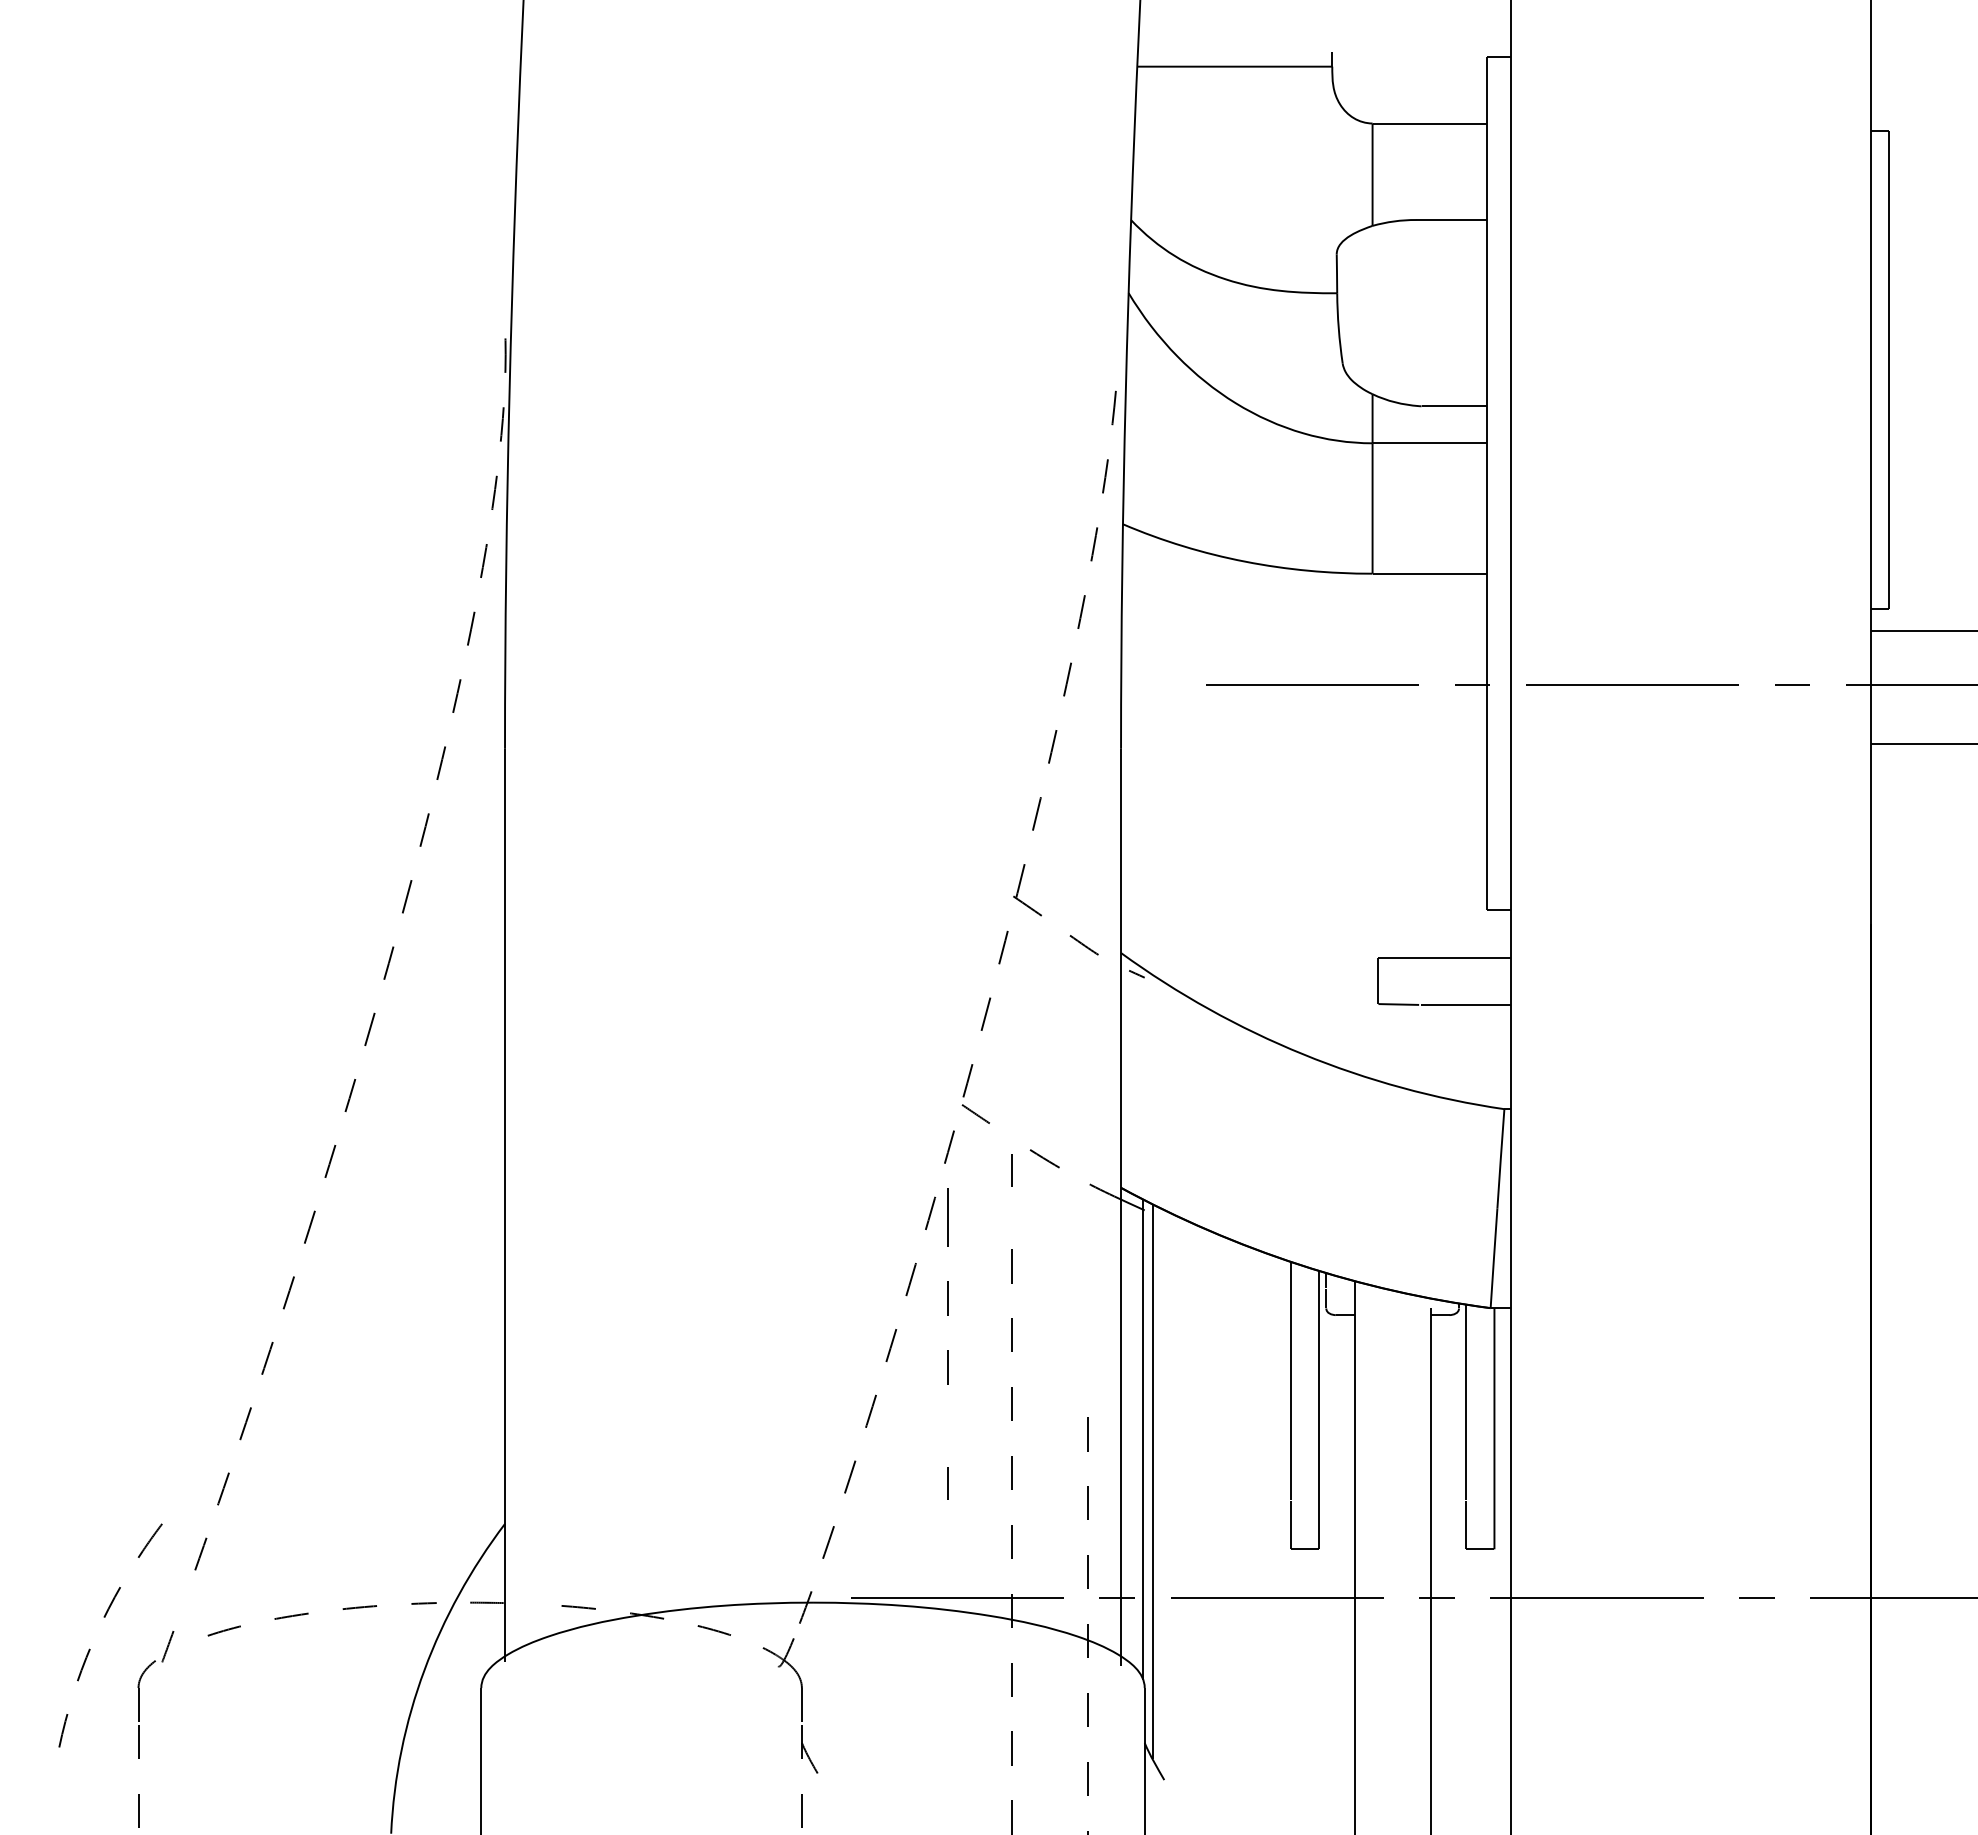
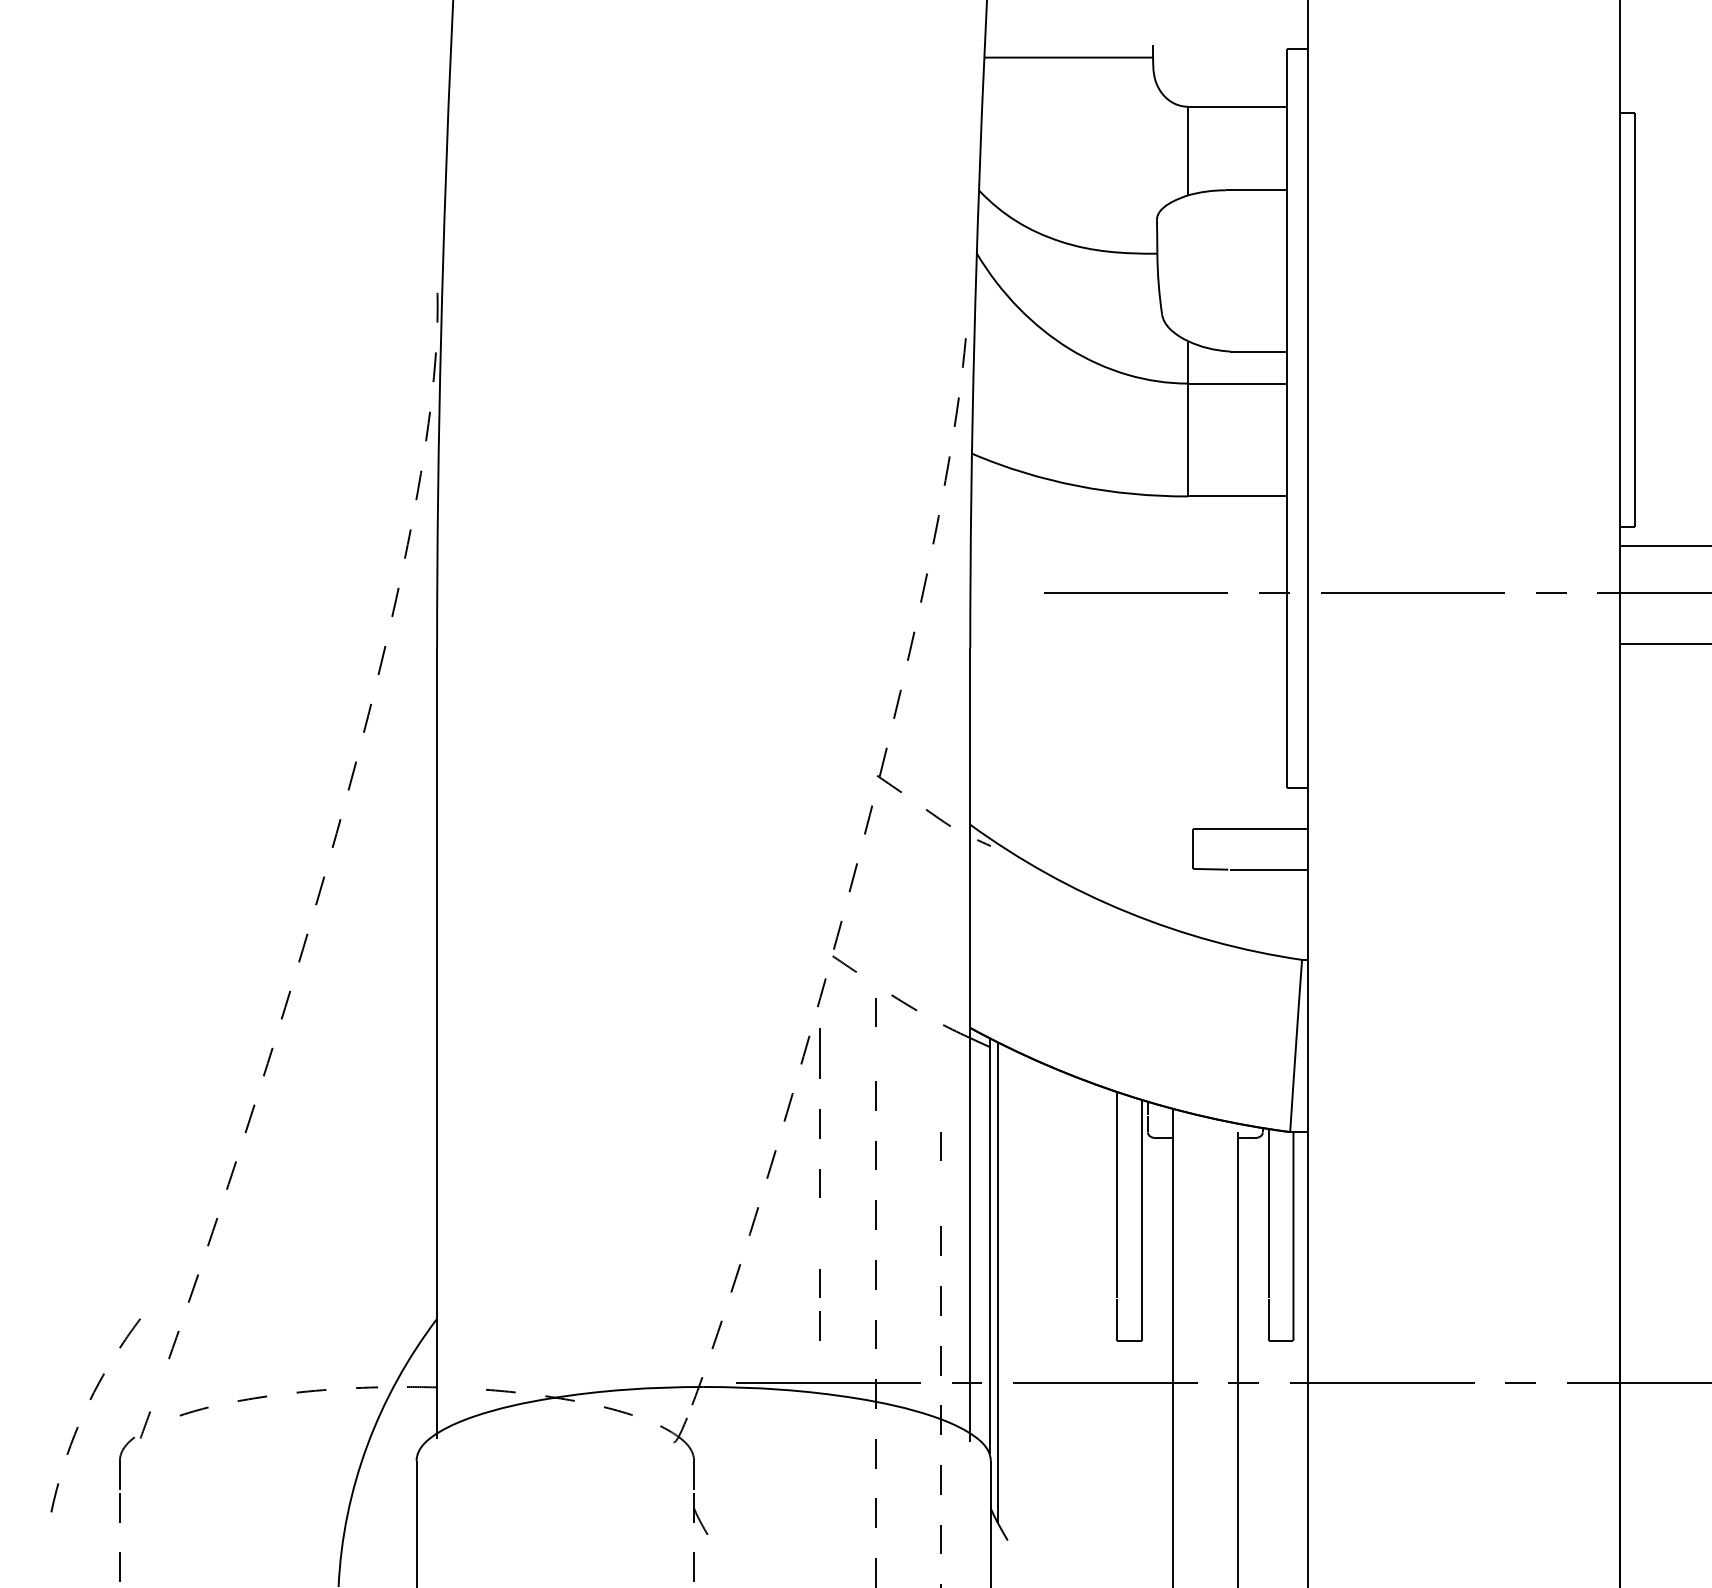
line: (1087, 1324) -> (941, 1146), added
line: (947, 1531) -> (820, 1325), added

